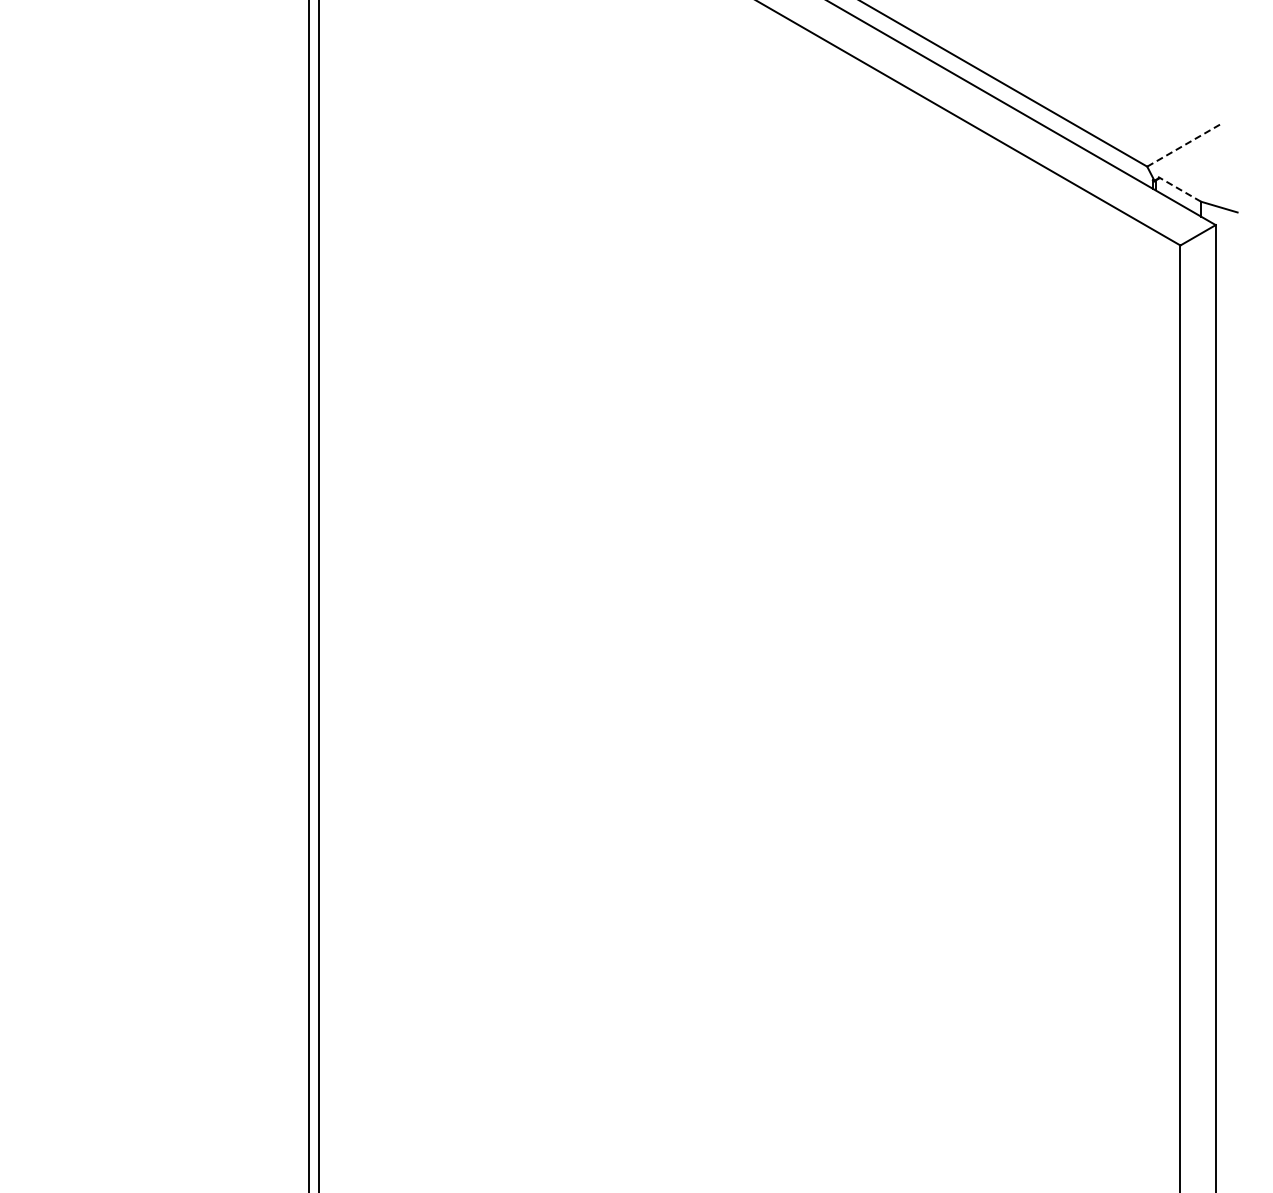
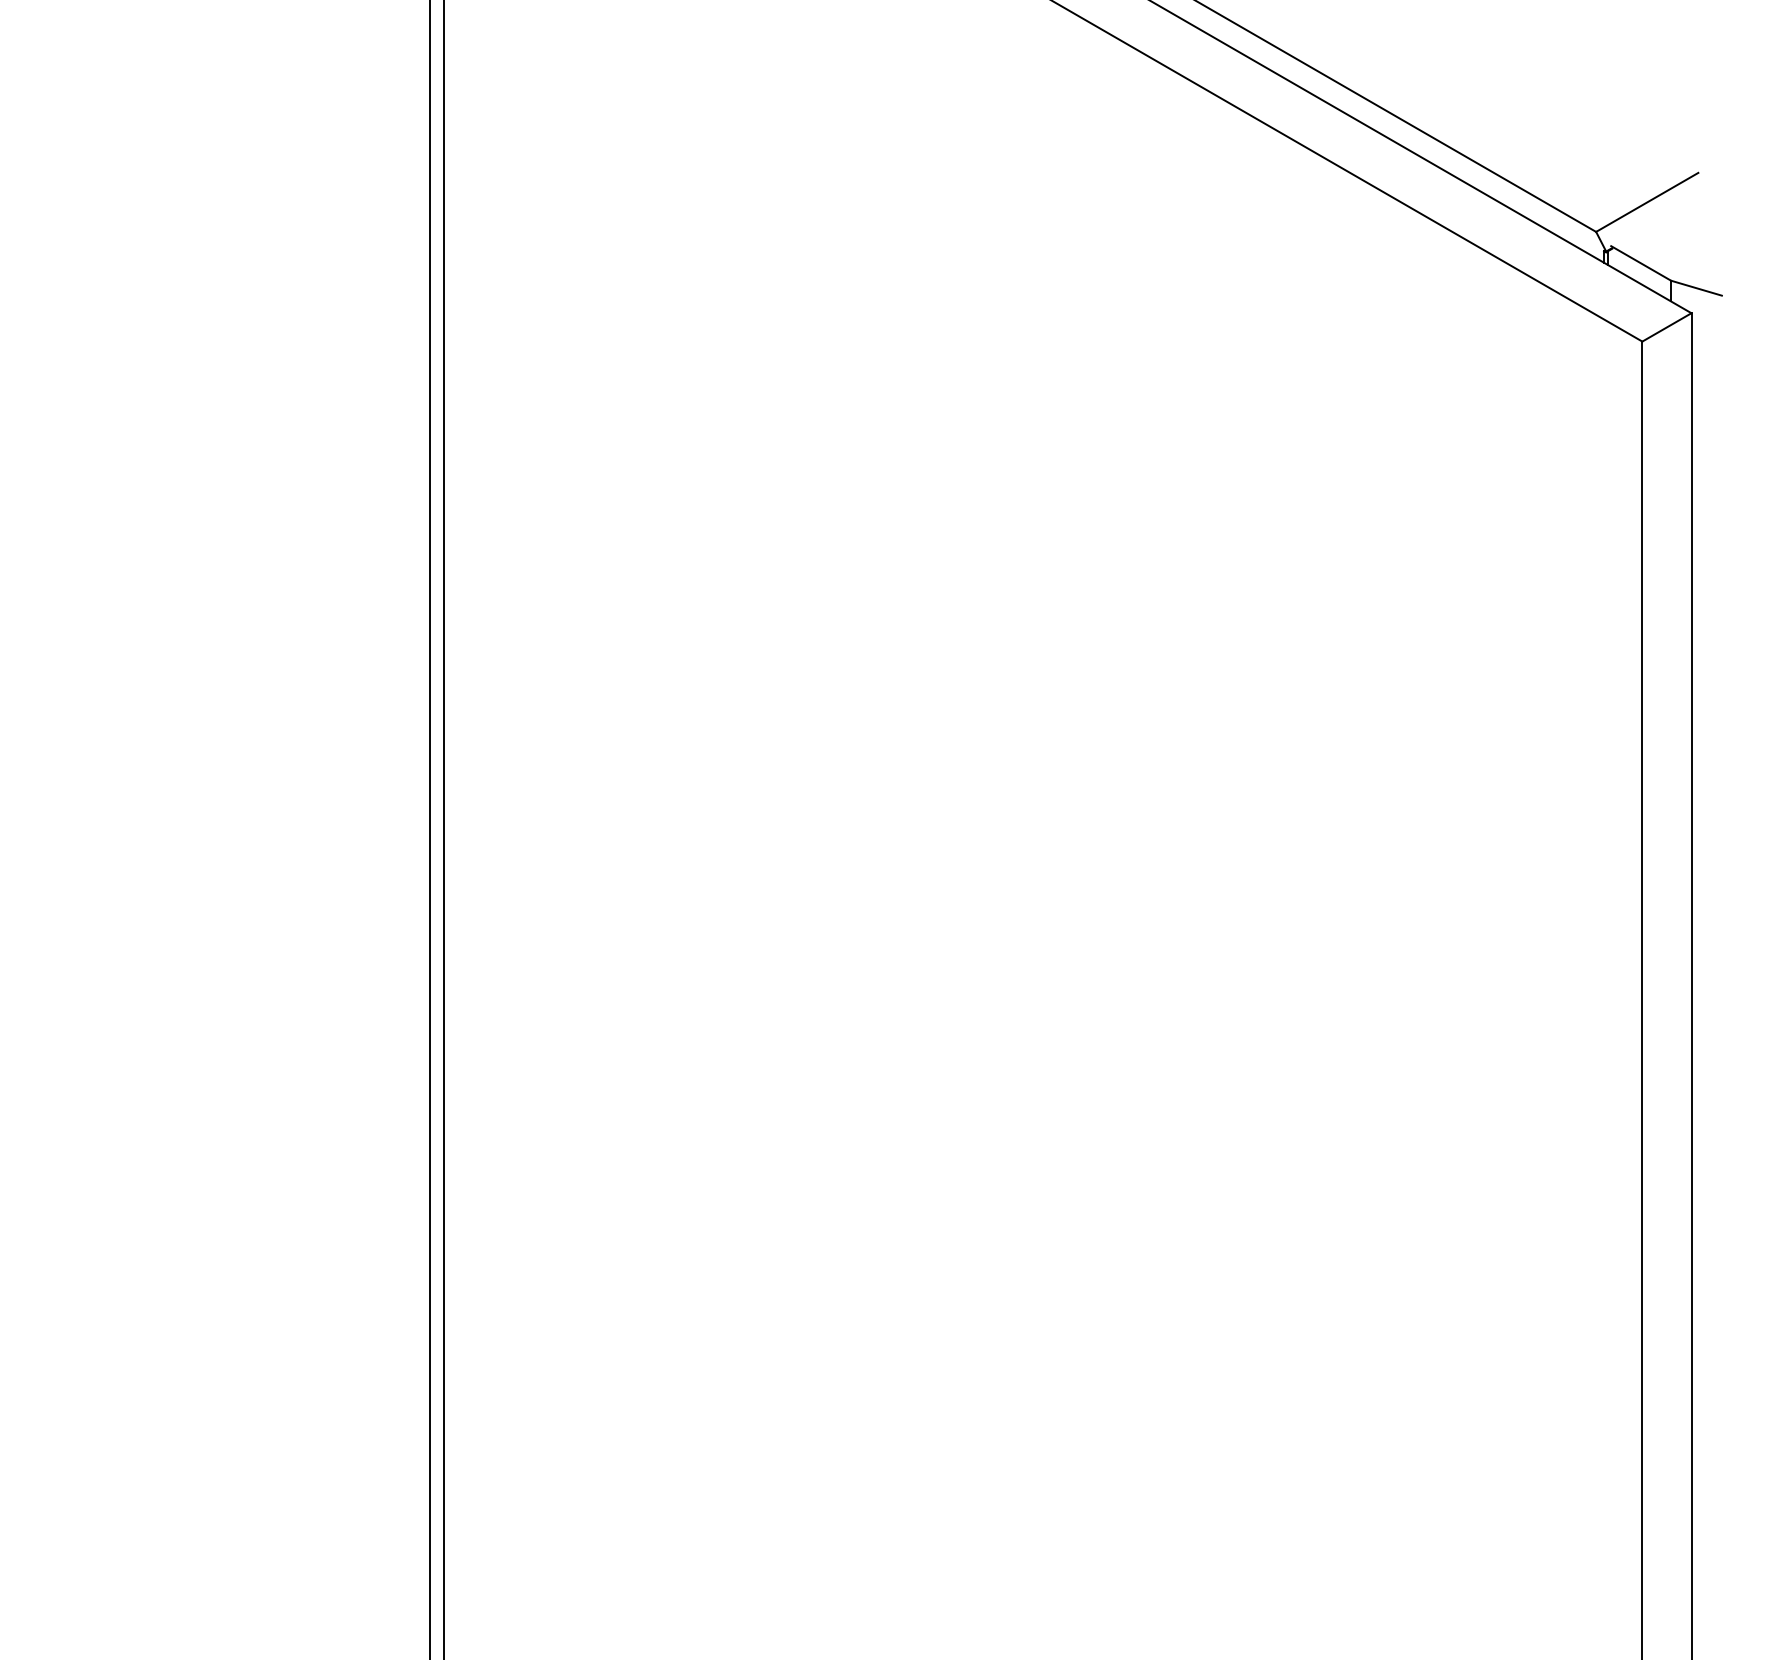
line: (1184, 145) -> (1647, 202), dashed -> solid
line: (1179, 189) -> (1641, 263), dashed -> solid

